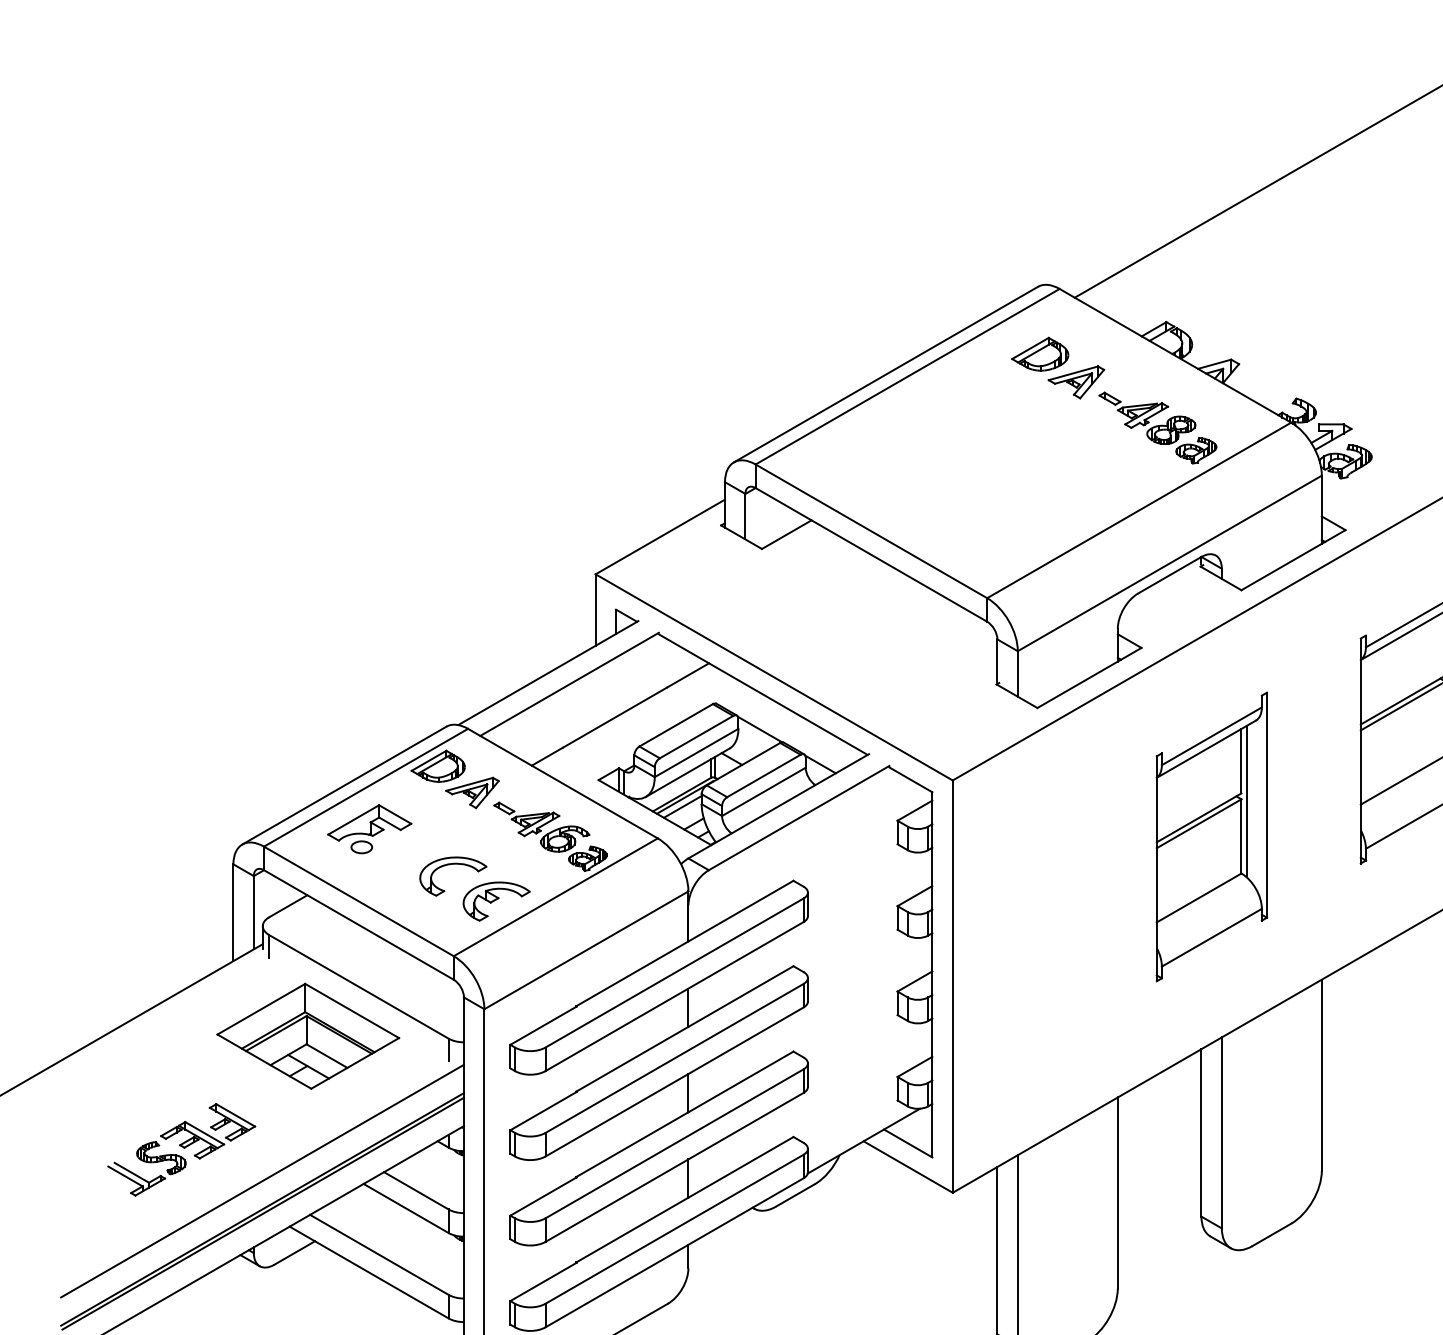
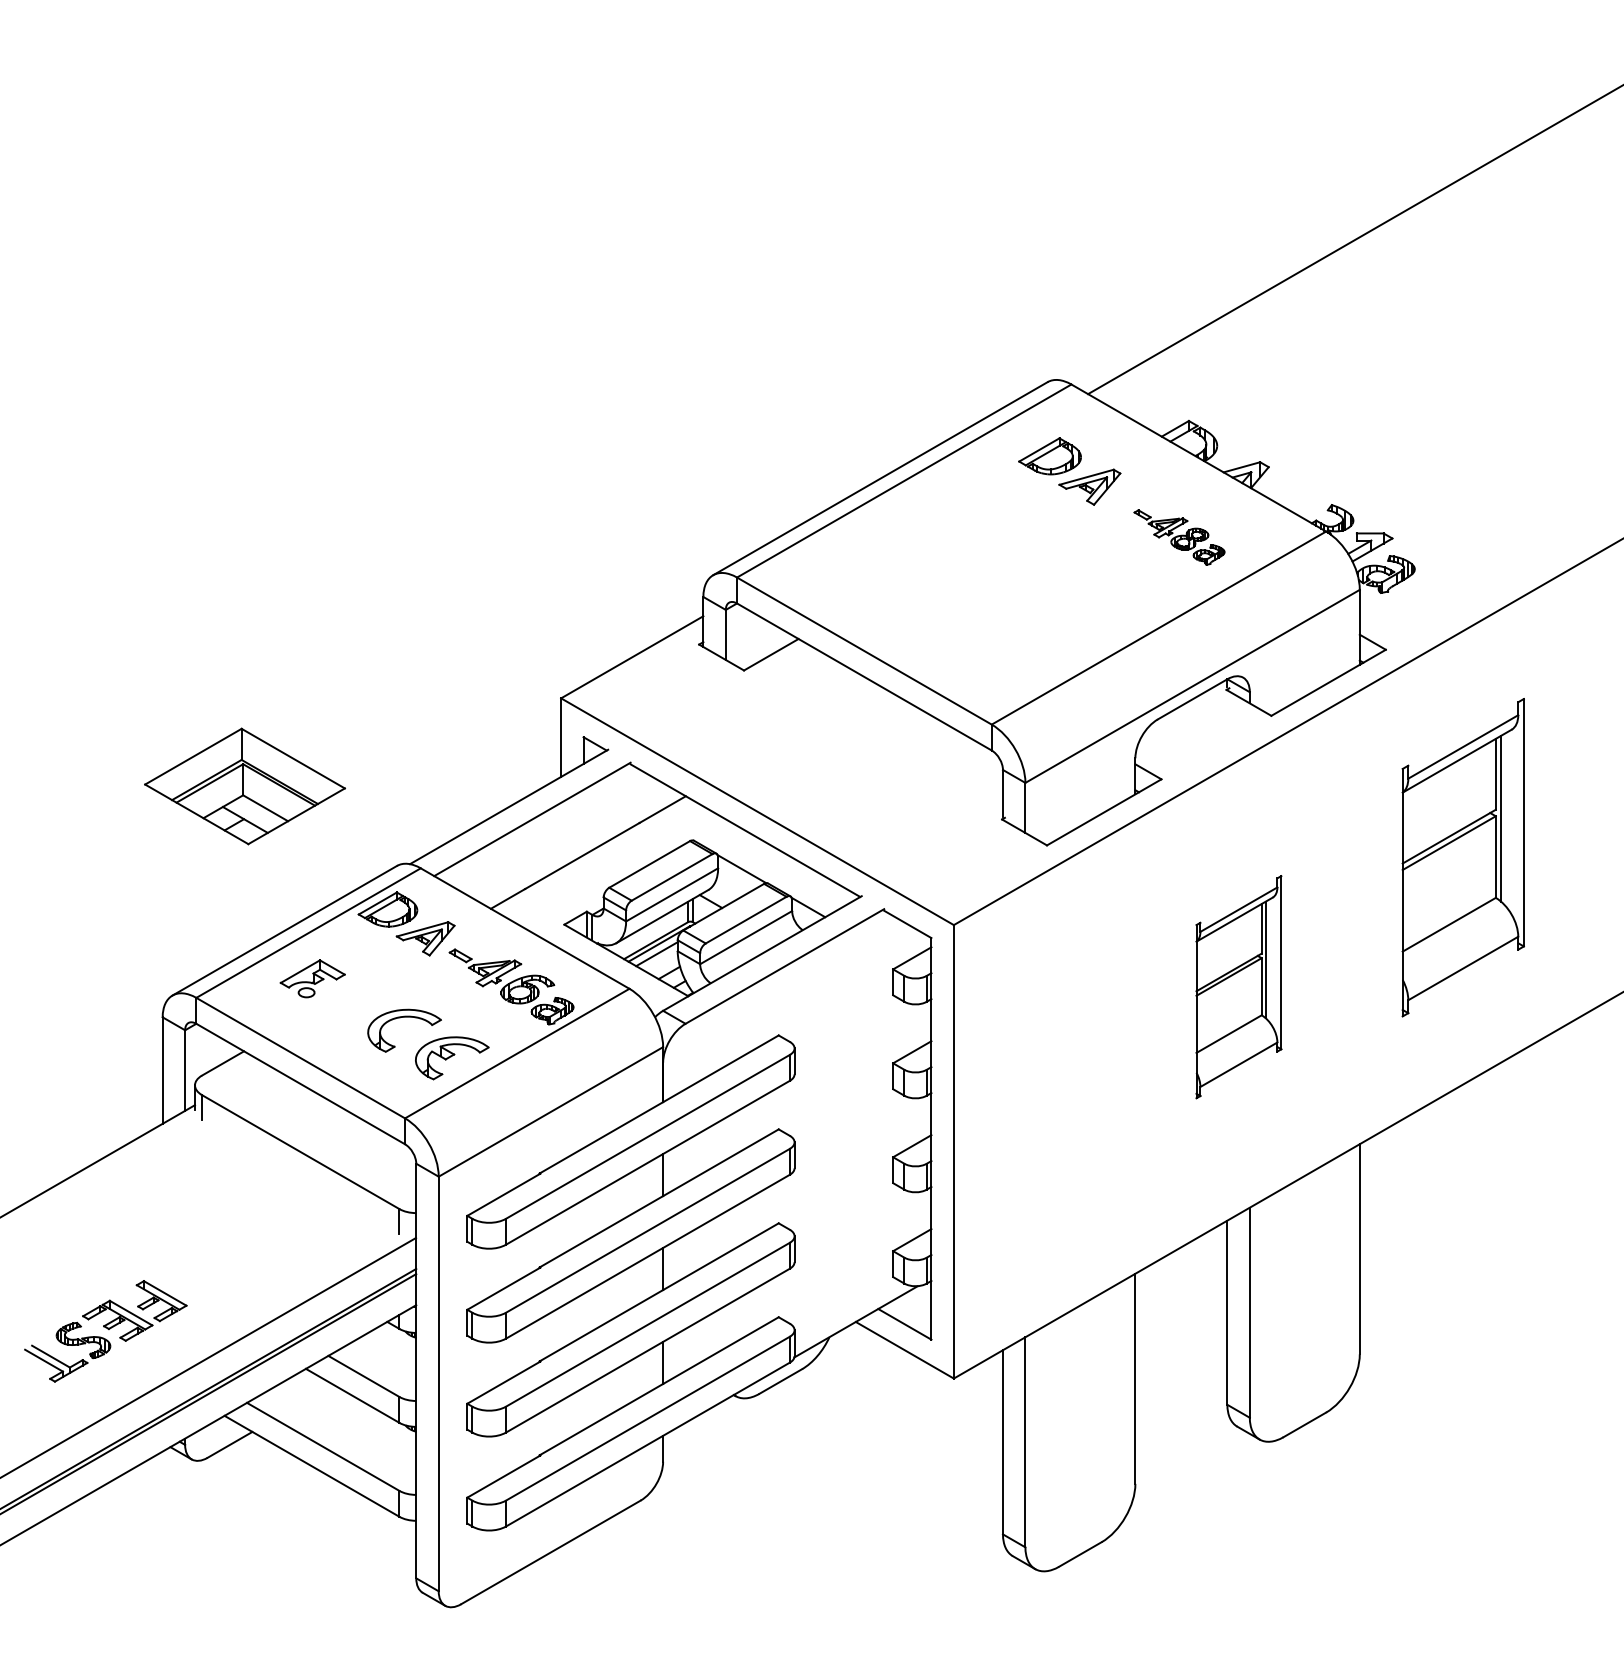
part: (1157, 428) -> (1179, 537), size x0.7
part: (369, 829) -> (312, 978), size x0.7
part: (1211, 836) -> (1238, 986), size x0.7
part: (307, 1036) -> (244, 786), moved

